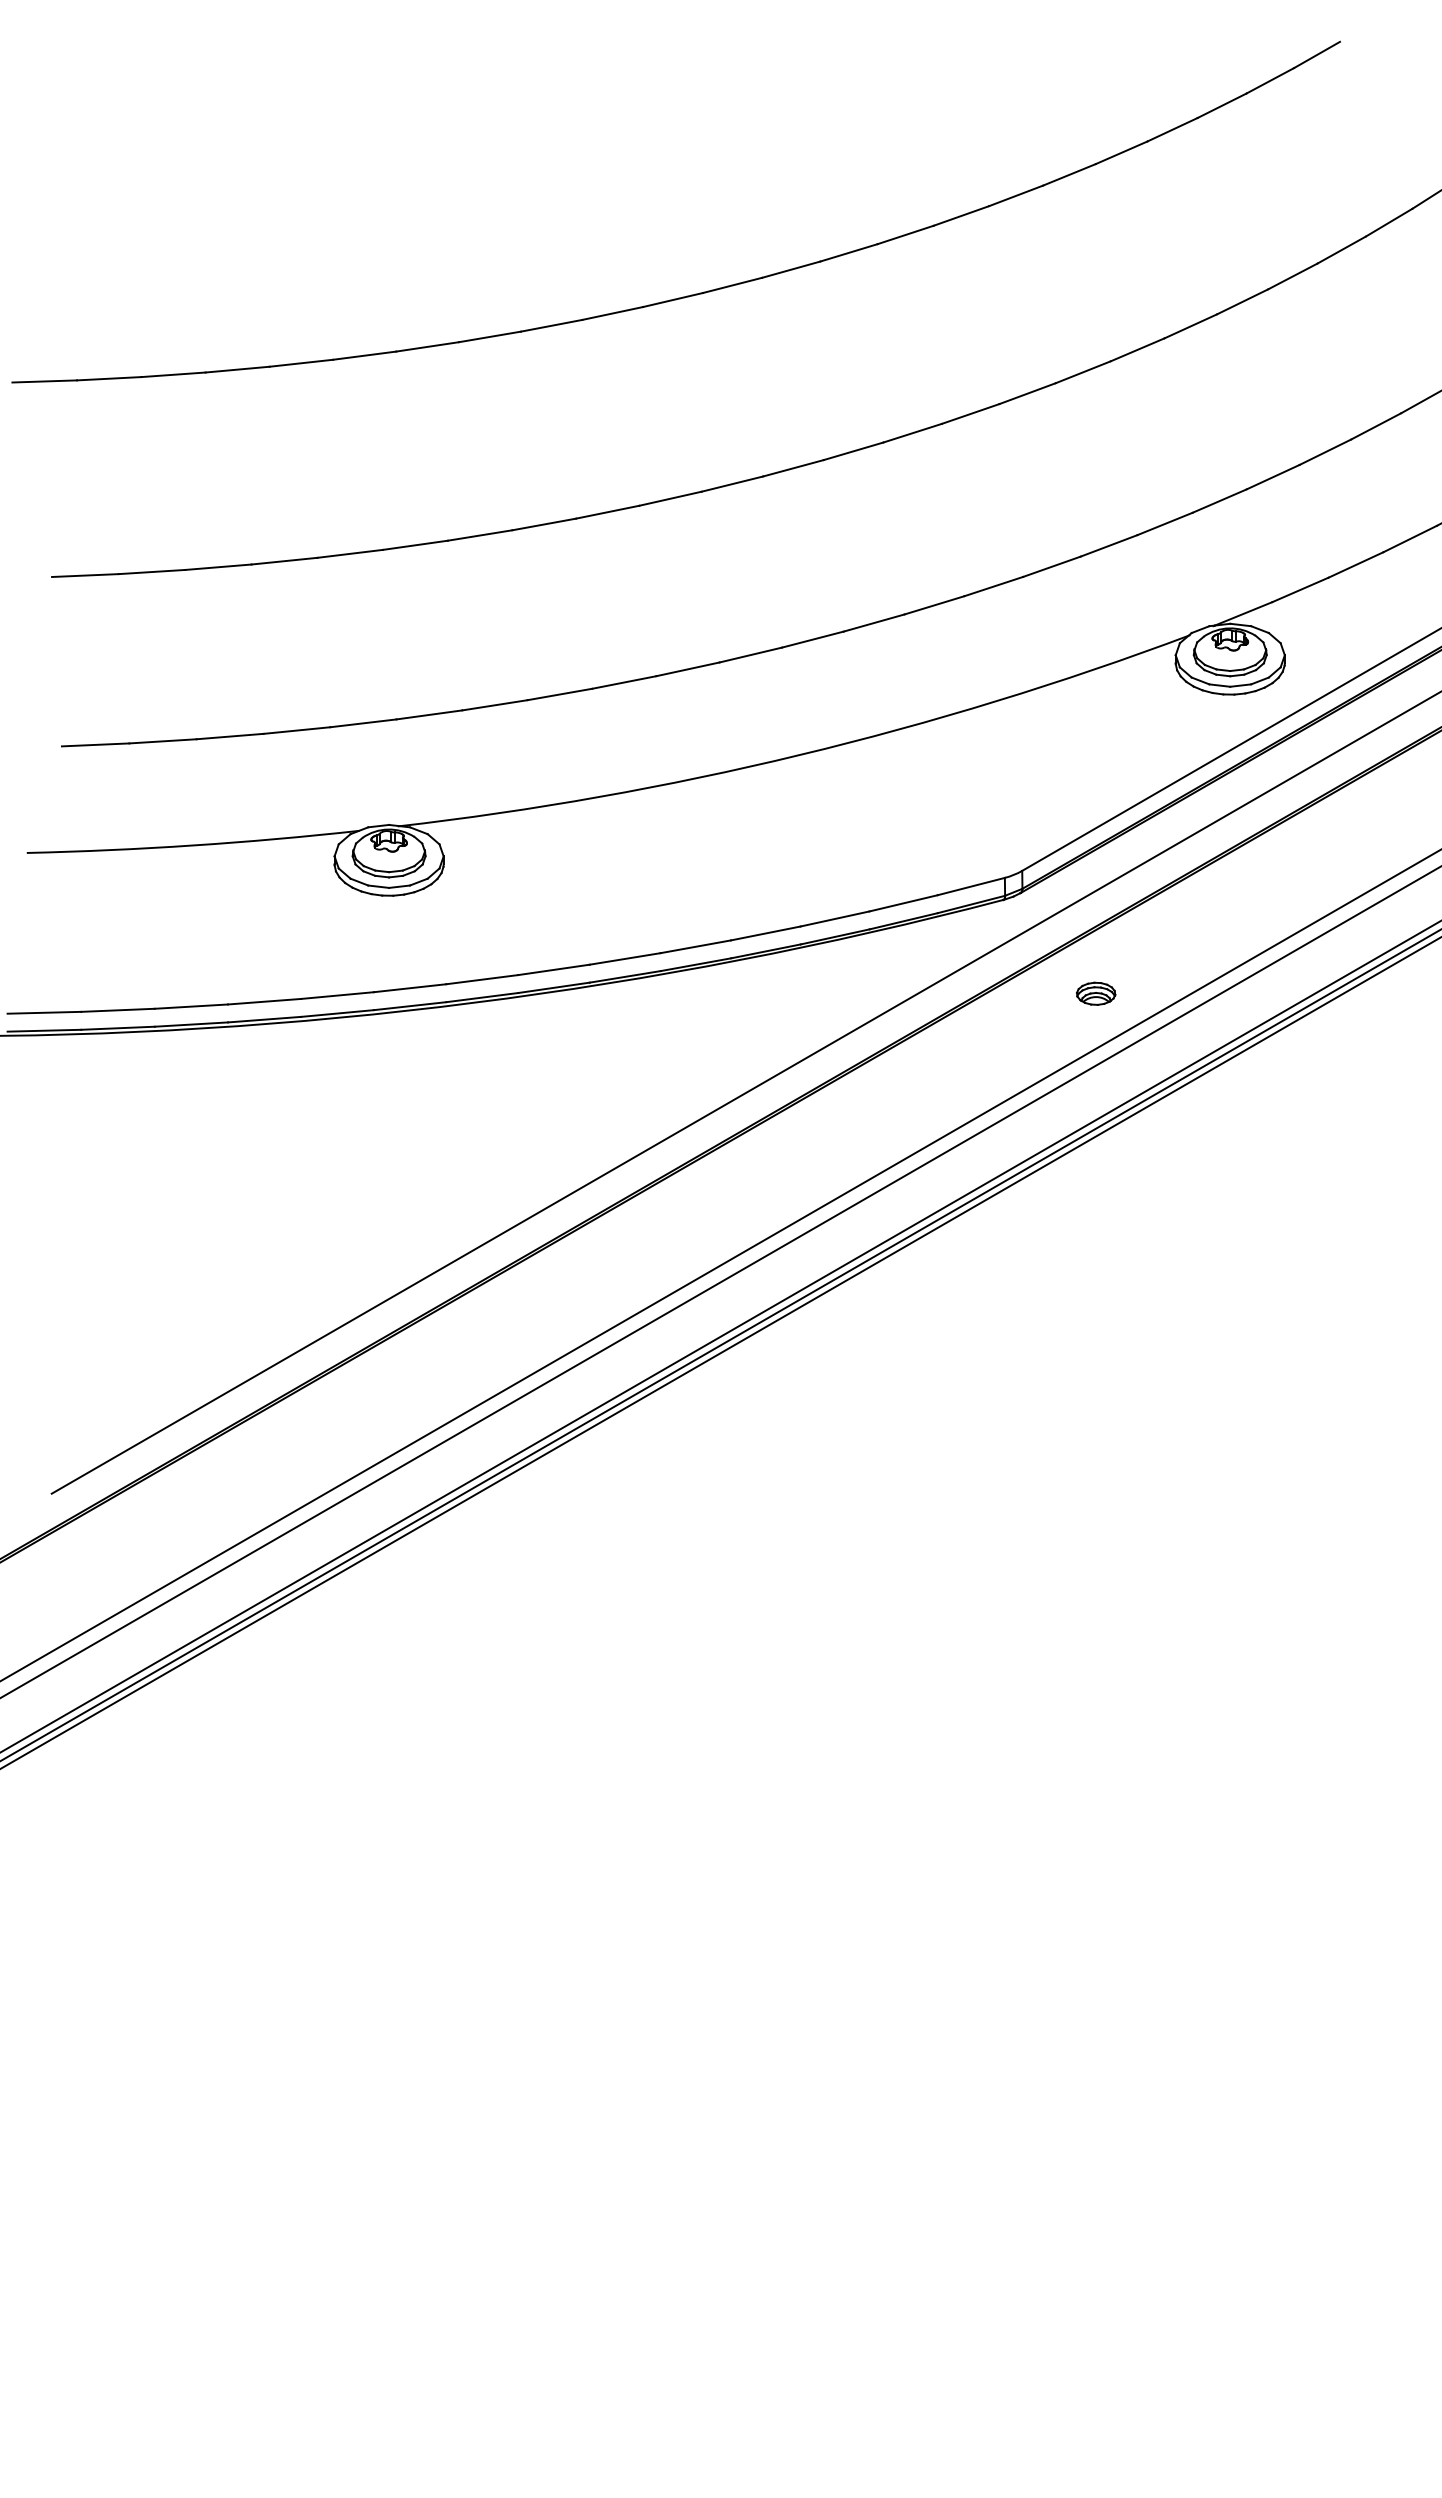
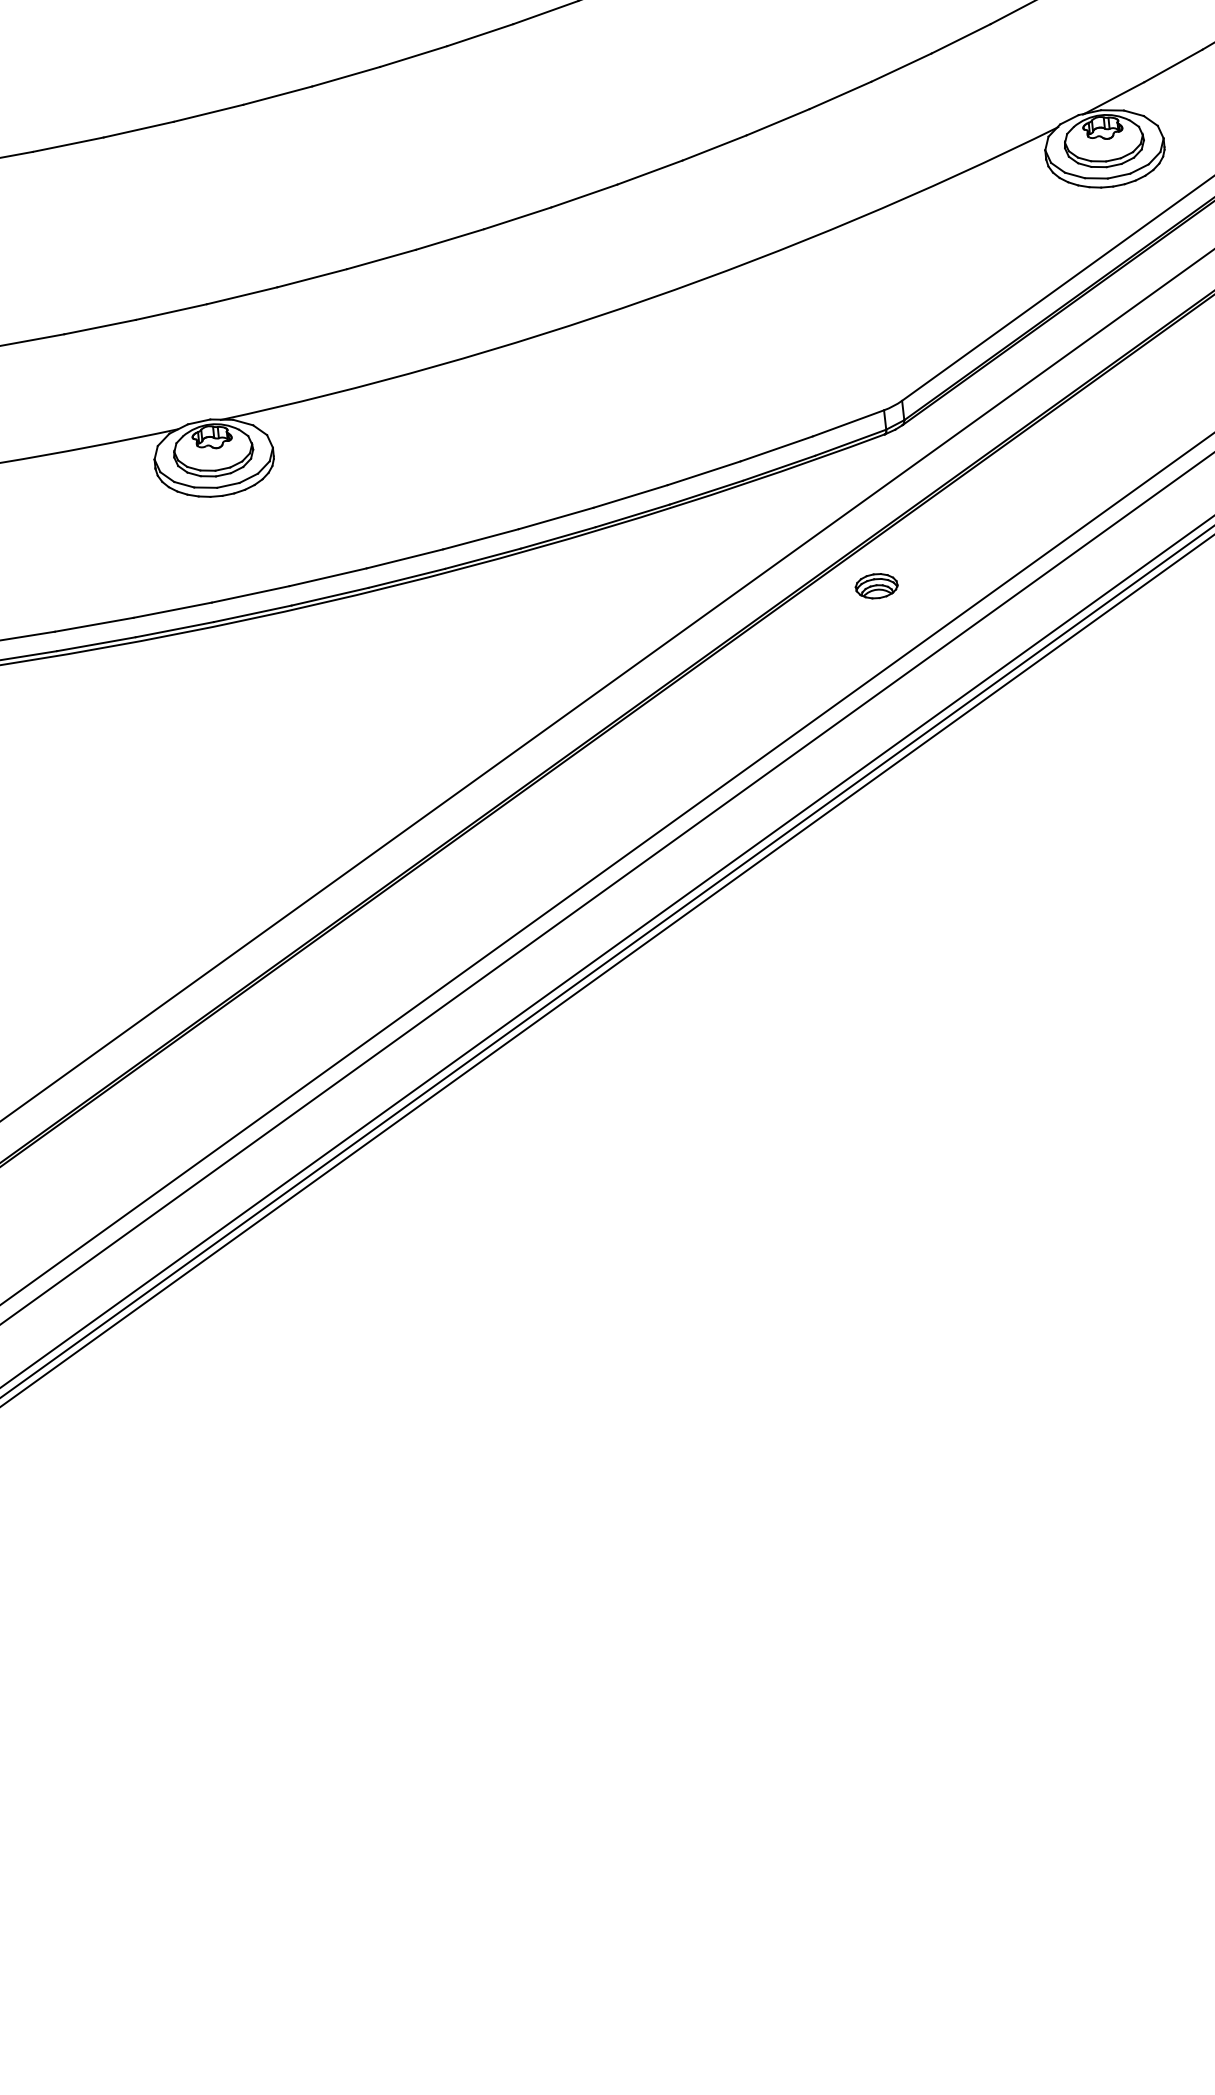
part: (1096, 993) -> (877, 585), moved

